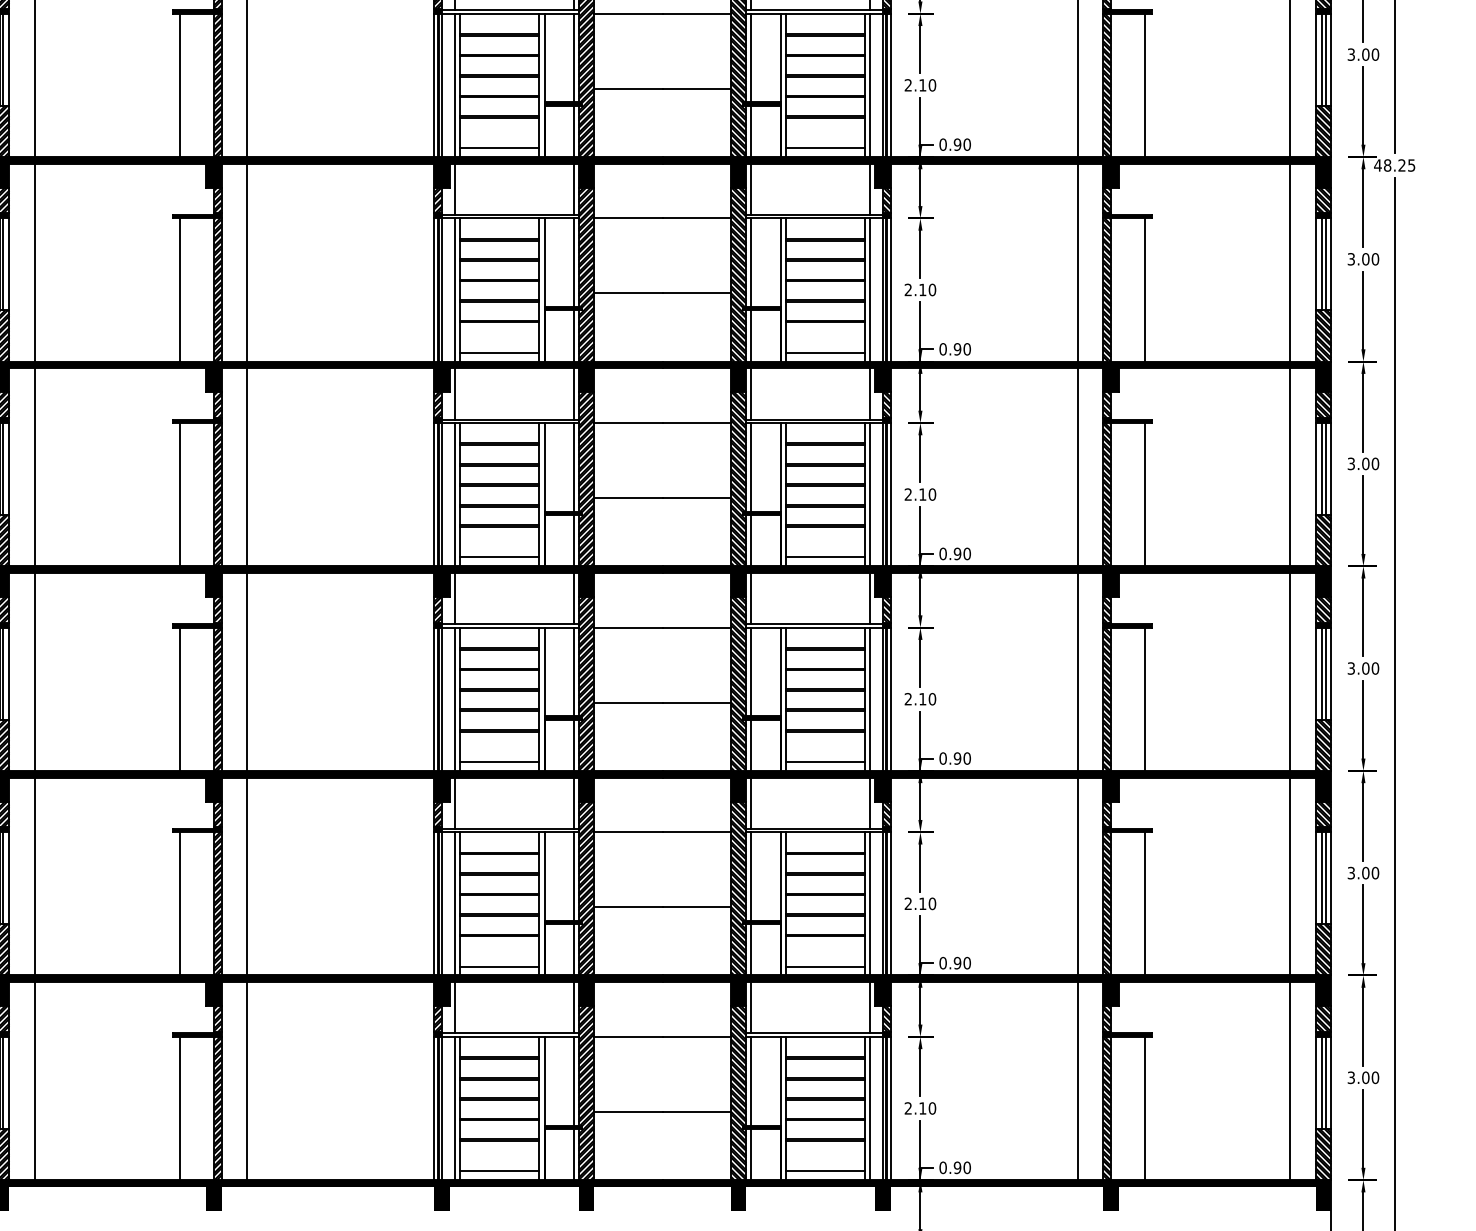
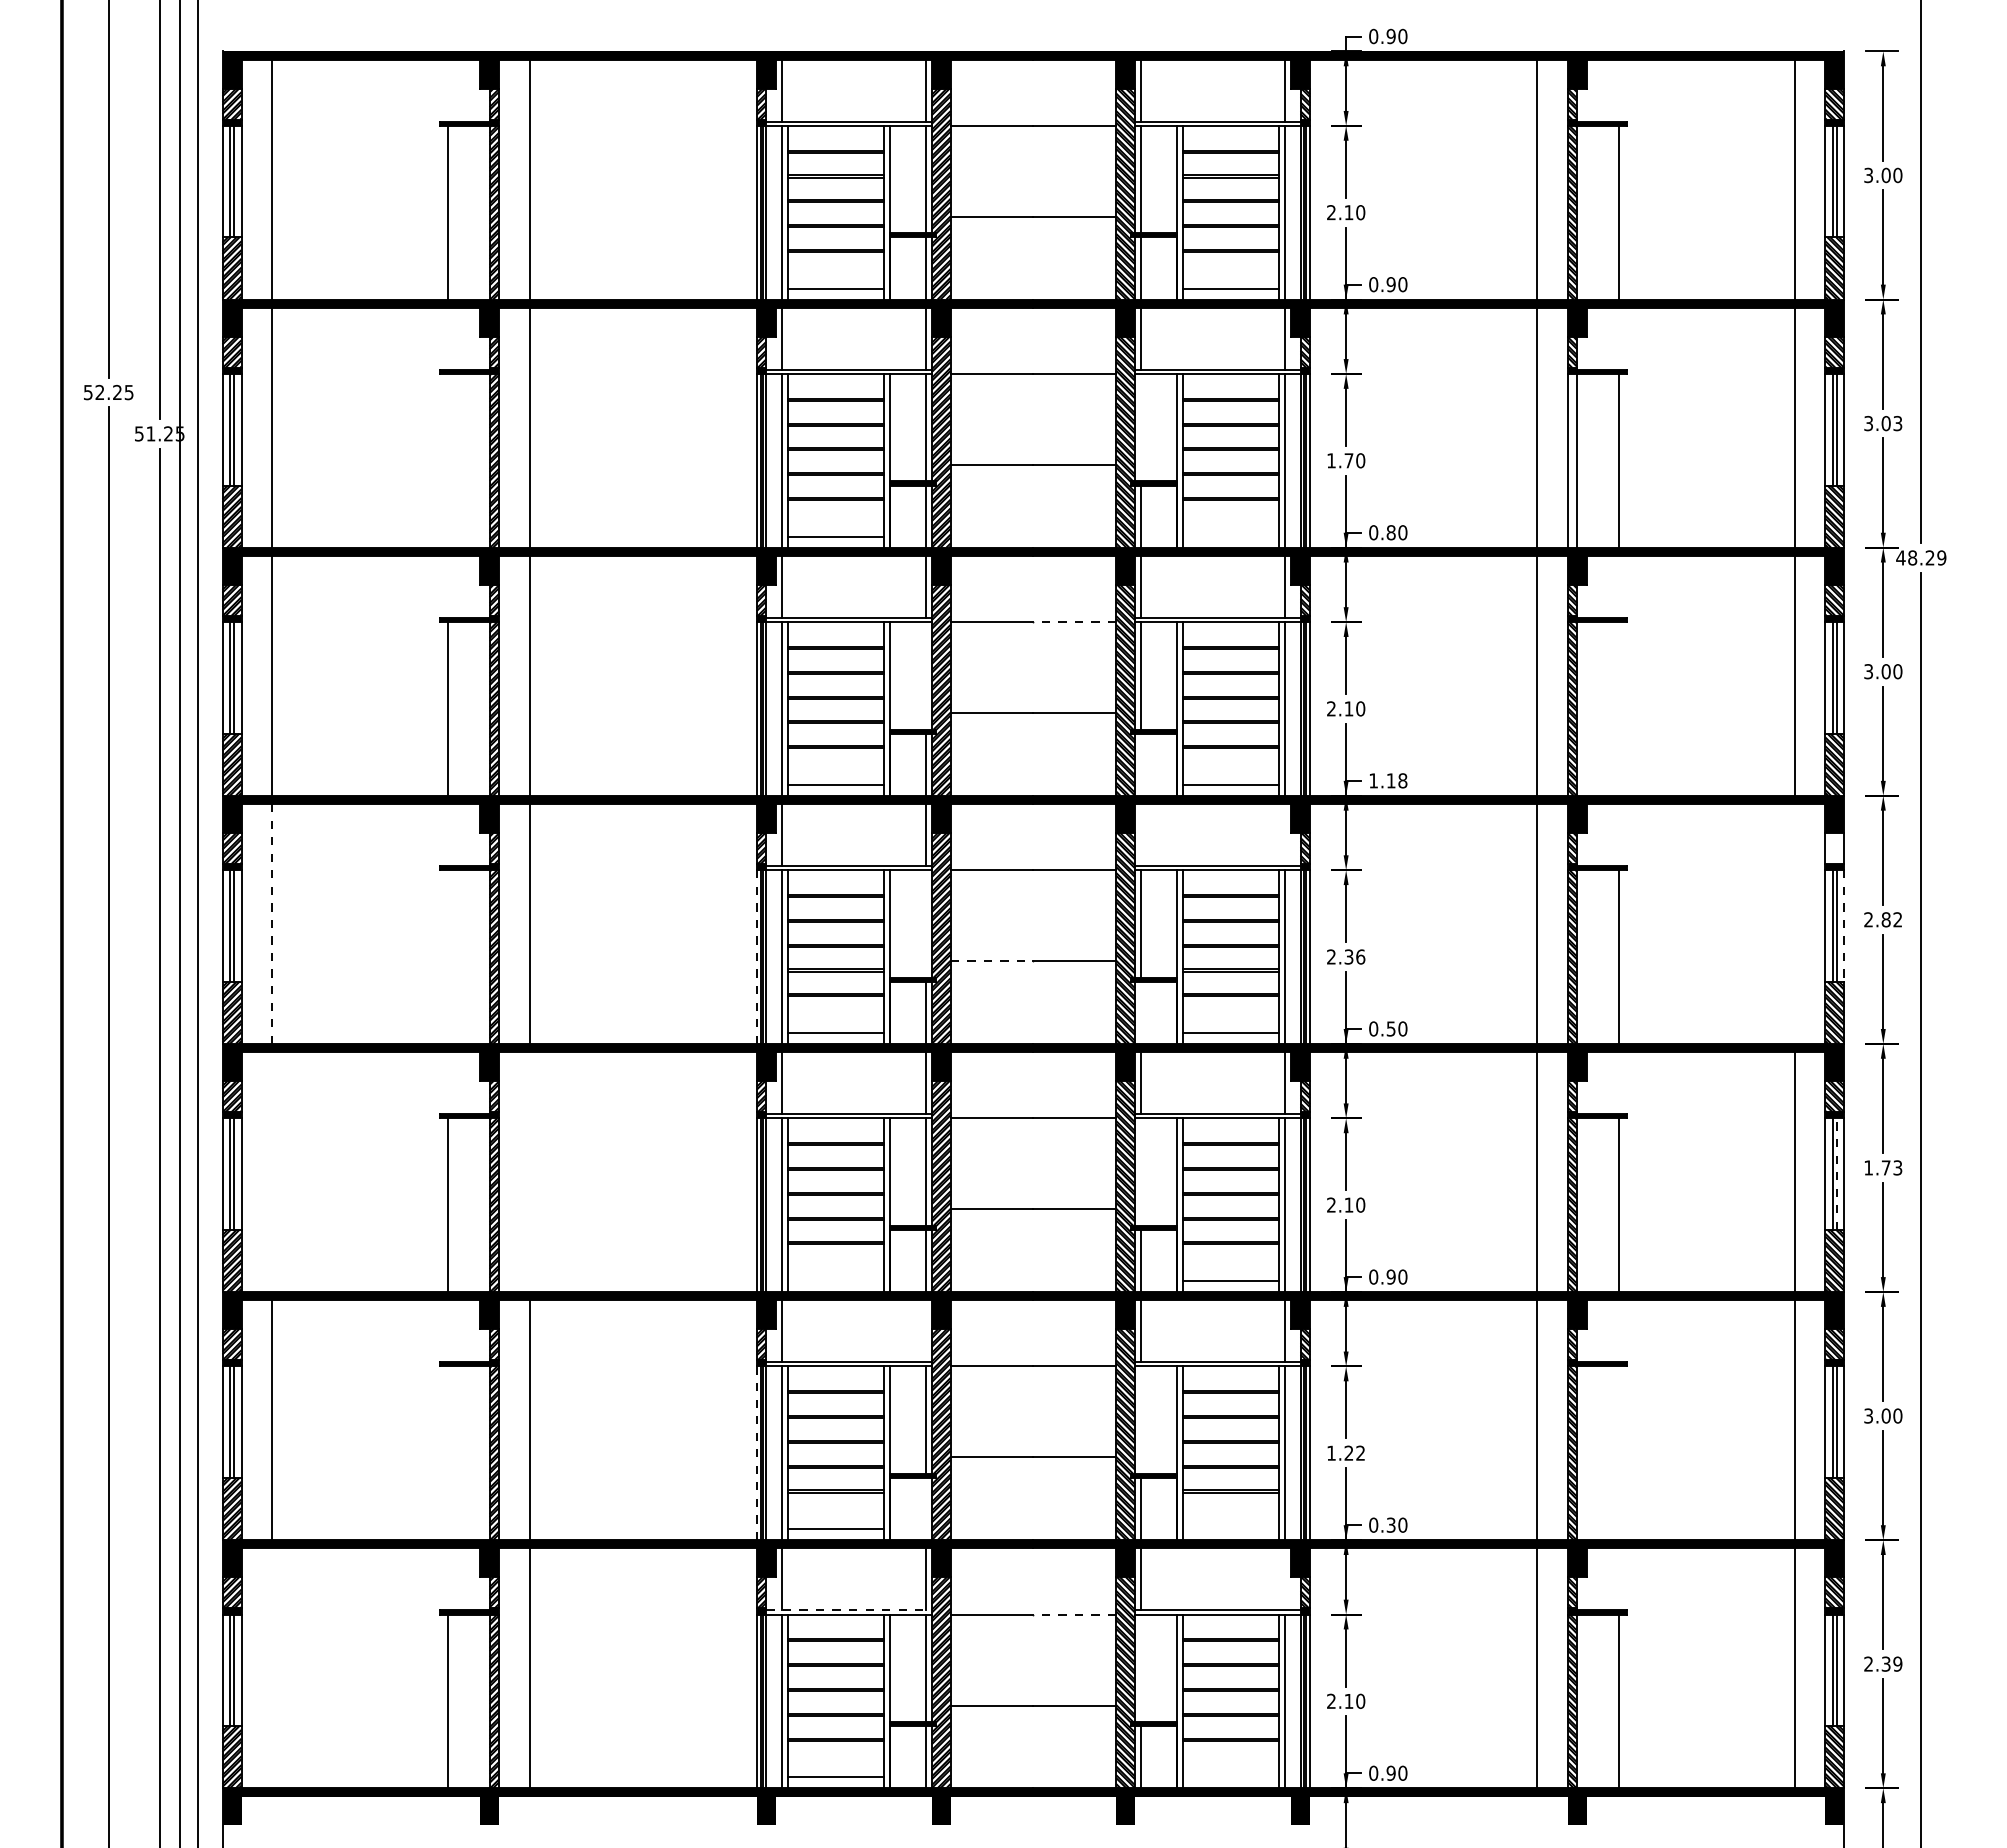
text: (1375, 54) -> (1897, 423), 3.00 -> 3.03
line: (750, 57) -> (1140, 427), removed
line: (180, 85) -> (448, 460), removed
text: (915, 85) -> (1340, 460), 2.10 -> 1.70
hatch: (1107, 85) -> (1572, 460), removed
text: (957, 144) -> (1390, 532), 0.90 -> 0.80
line: (825, 147) -> (1230, 536), removed
text: (1411, 165) -> (1941, 557), 48.25 -> 48.29
line: (696, 218) -> (1074, 622), solid -> dashed
line: (573, 262) -> (925, 675), removed
line: (1145, 289) -> (1618, 708), removed
line: (750, 335) -> (1140, 764), removed
text: (955, 349) -> (1388, 780), 0.90 -> 1.18
line: (750, 394) -> (1140, 835), removed
line: (870, 394) -> (1285, 835), removed
hatch: (1323, 405) -> (1834, 848), removed
text: (1363, 463) -> (1883, 919), 3.00 -> 2.82
line: (35, 466) -> (272, 923), solid -> dashed
line: (573, 466) -> (925, 923), removed
line: (1290, 466) -> (1794, 923), removed
line: (1331, 469) -> (1844, 926), solid -> dashed
line: (180, 494) -> (448, 956), removed
text: (927, 494) -> (1354, 956), 2.10 -> 2.36
line: (434, 495) -> (756, 957), solid -> dashed
line: (628, 498) -> (992, 961), solid -> dashed
line: (750, 540) -> (1140, 1012), removed
text: (957, 553) -> (1390, 1028), 0.90 -> 0.50
text: (1363, 668) -> (1883, 1167), 3.00 -> 1.73
line: (750, 671) -> (1140, 1171), removed
line: (35, 672) -> (272, 1172), removed
line: (246, 672) -> (529, 1172), removed
line: (1325, 673) -> (1837, 1174), solid -> dashed
line: (499, 762) -> (835, 1281), removed
line: (573, 803) -> (925, 1331), removed
line: (750, 876) -> (1140, 1419), removed
text: (920, 903) -> (1346, 1452), 2.10 -> 1.22
line: (180, 904) -> (448, 1453), removed
line: (434, 904) -> (756, 1453), solid -> dashed
line: (1145, 904) -> (1618, 1453), removed
line: (573, 950) -> (925, 1509), removed
text: (957, 962) -> (1390, 1524), 0.90 -> 0.30
line: (825, 966) -> (1230, 1529), removed
line: (870, 1007) -> (1285, 1579), removed
line: (510, 1033) -> (849, 1610), solid -> dashed
line: (696, 1036) -> (1074, 1614), solid -> dashed
text: (1363, 1077) -> (1883, 1663), 3.00 -> 2.39
line: (35, 1081) -> (272, 1668), removed
line: (750, 1081) -> (1140, 1668), removed
line: (825, 1171) -> (1230, 1777), removed

